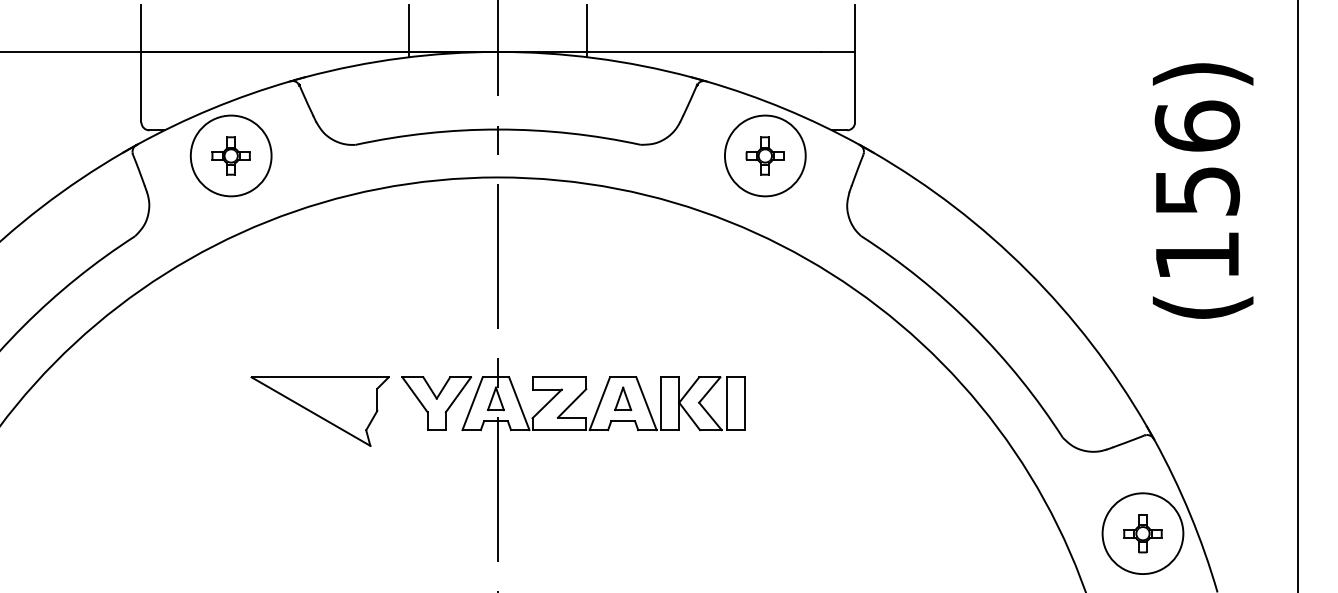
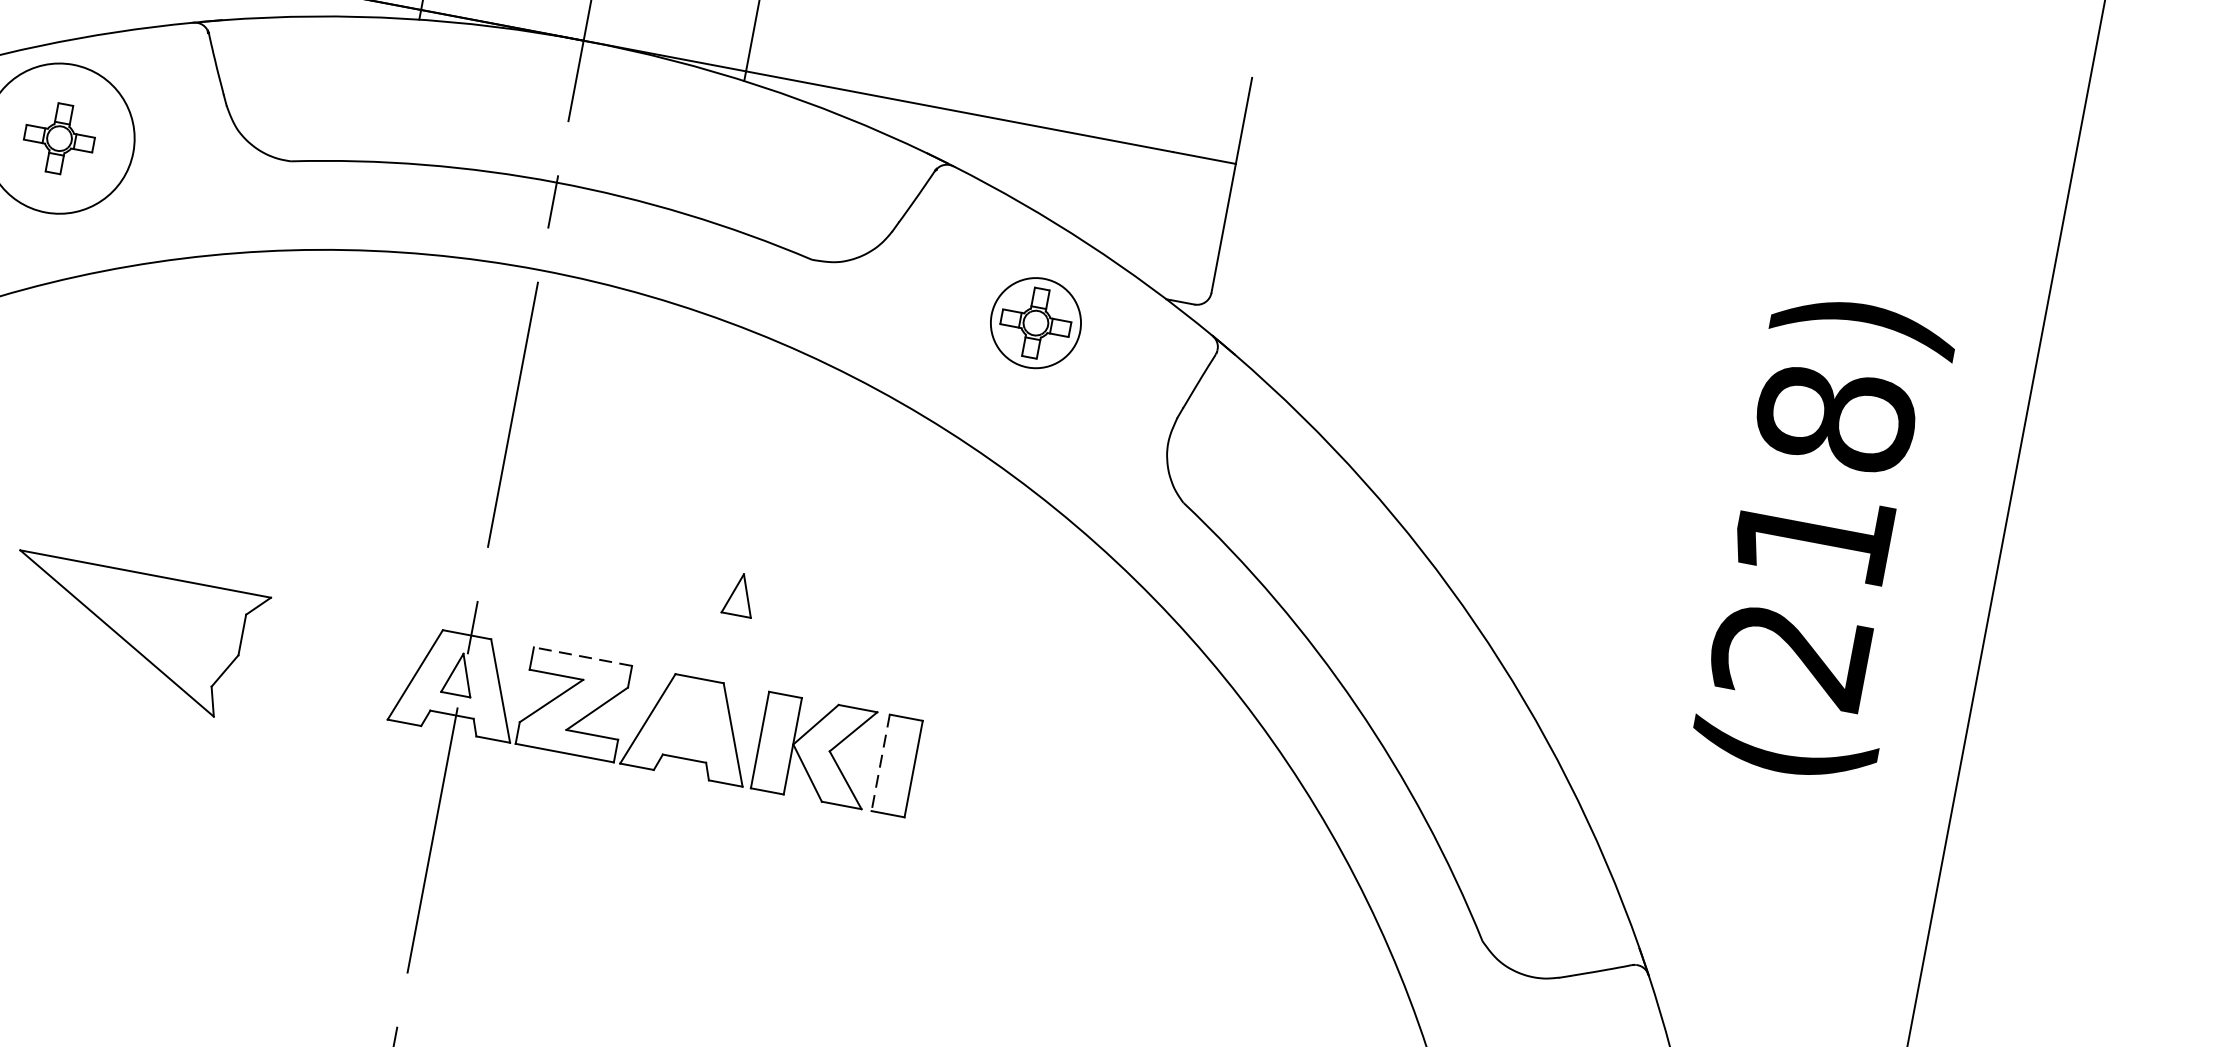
circle: (764, 155) -> (1034, 321), size x0.6
text: (1197, 190) -> (1813, 535), (156) -> (218)
line: (559, 377) -> (583, 656), solid -> dashed
part: (623, 398) -> (740, 594), moved
part: (436, 403) -> (349, 662), removed
line: (727, 404) -> (880, 764), solid -> dashed

